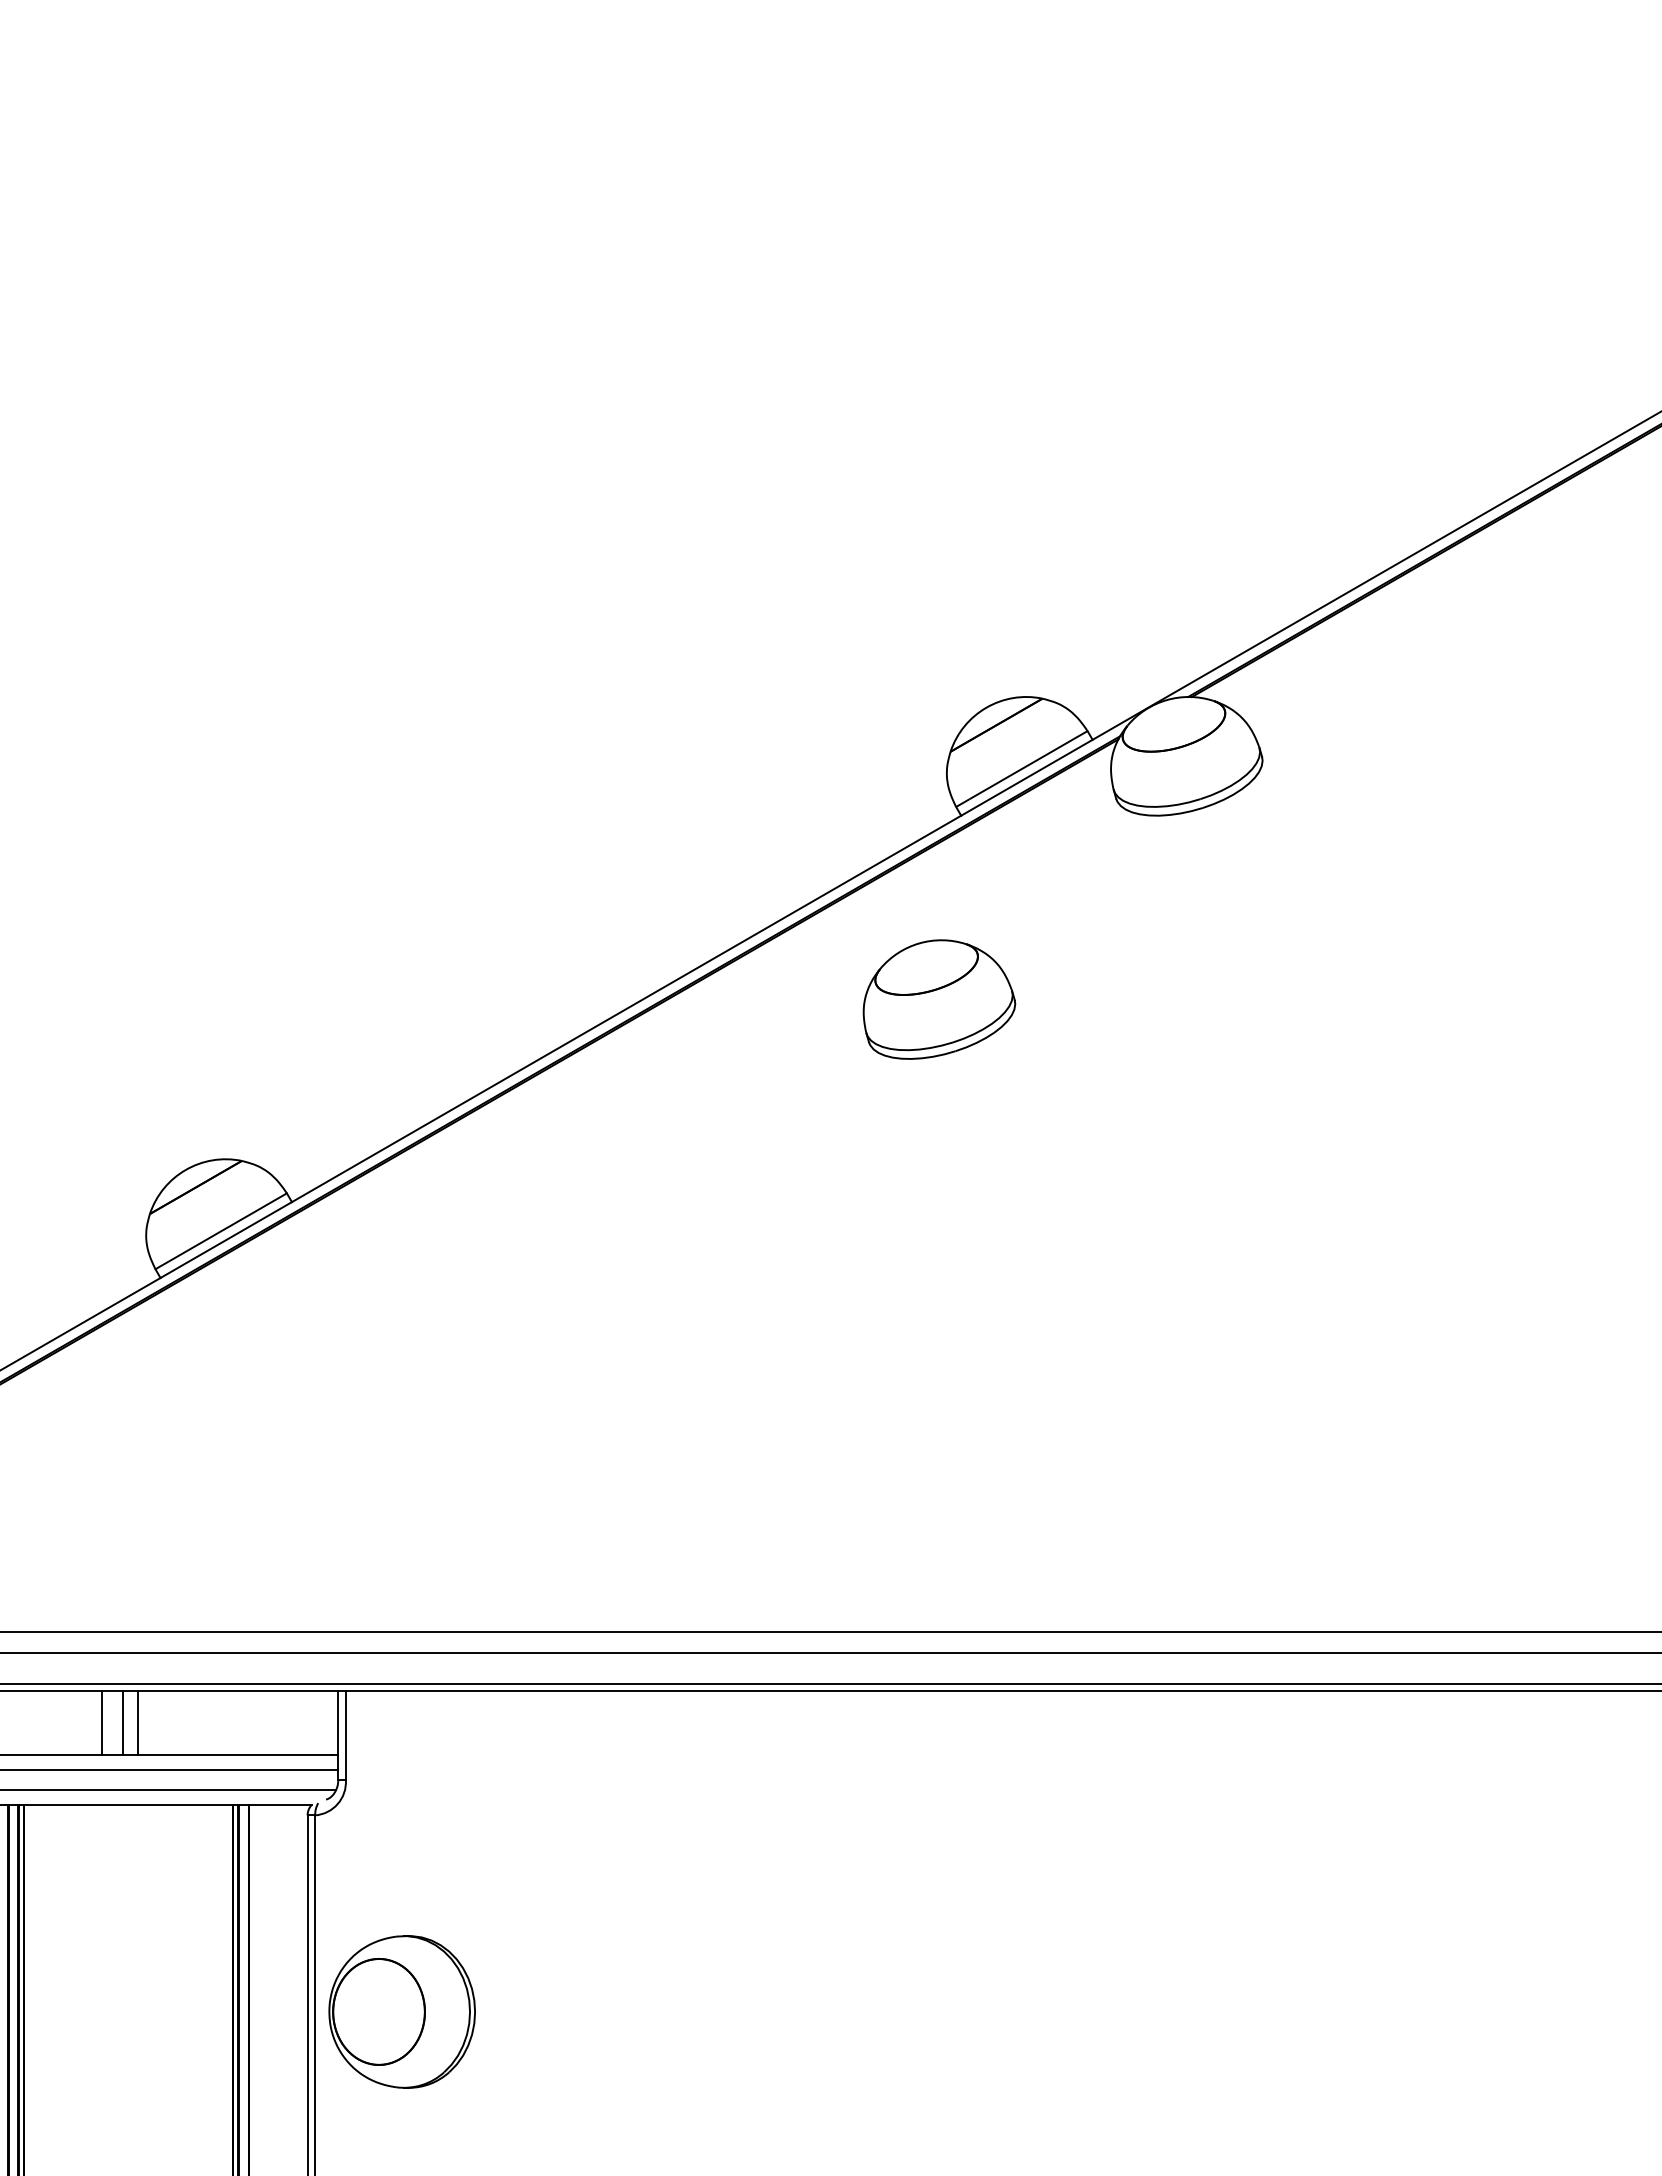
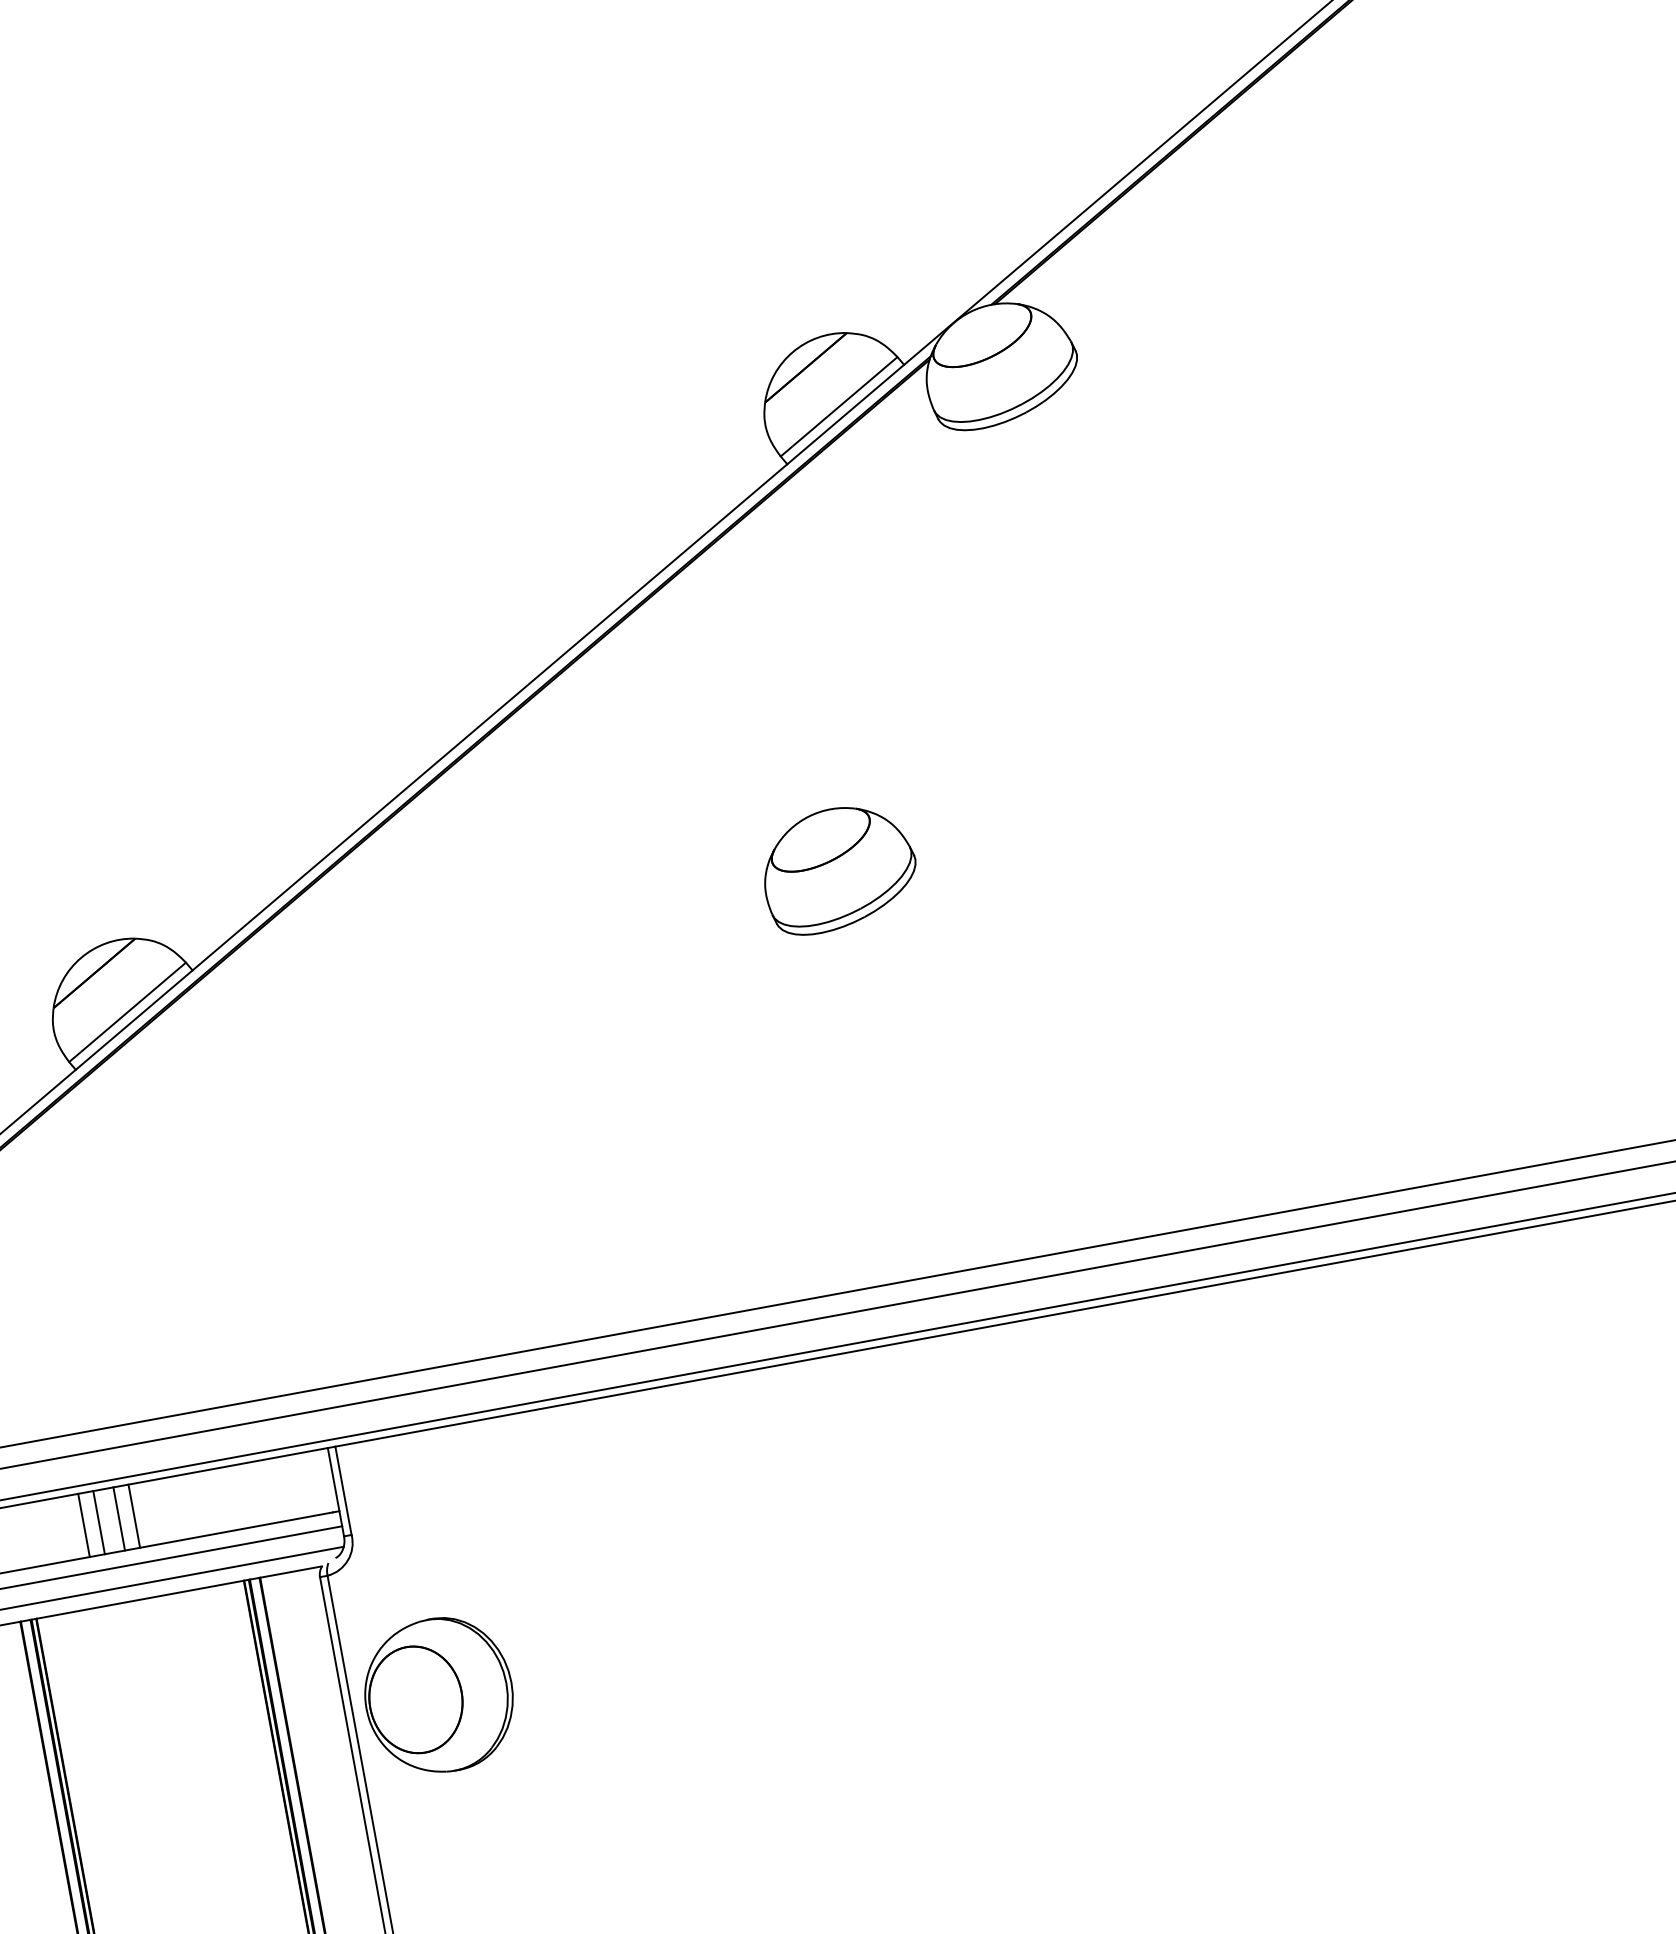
part: (939, 999) -> (839, 868), moved
line: (87, 1722) -> (84, 1524), added
part: (401, 2011) -> (438, 1695), moved

